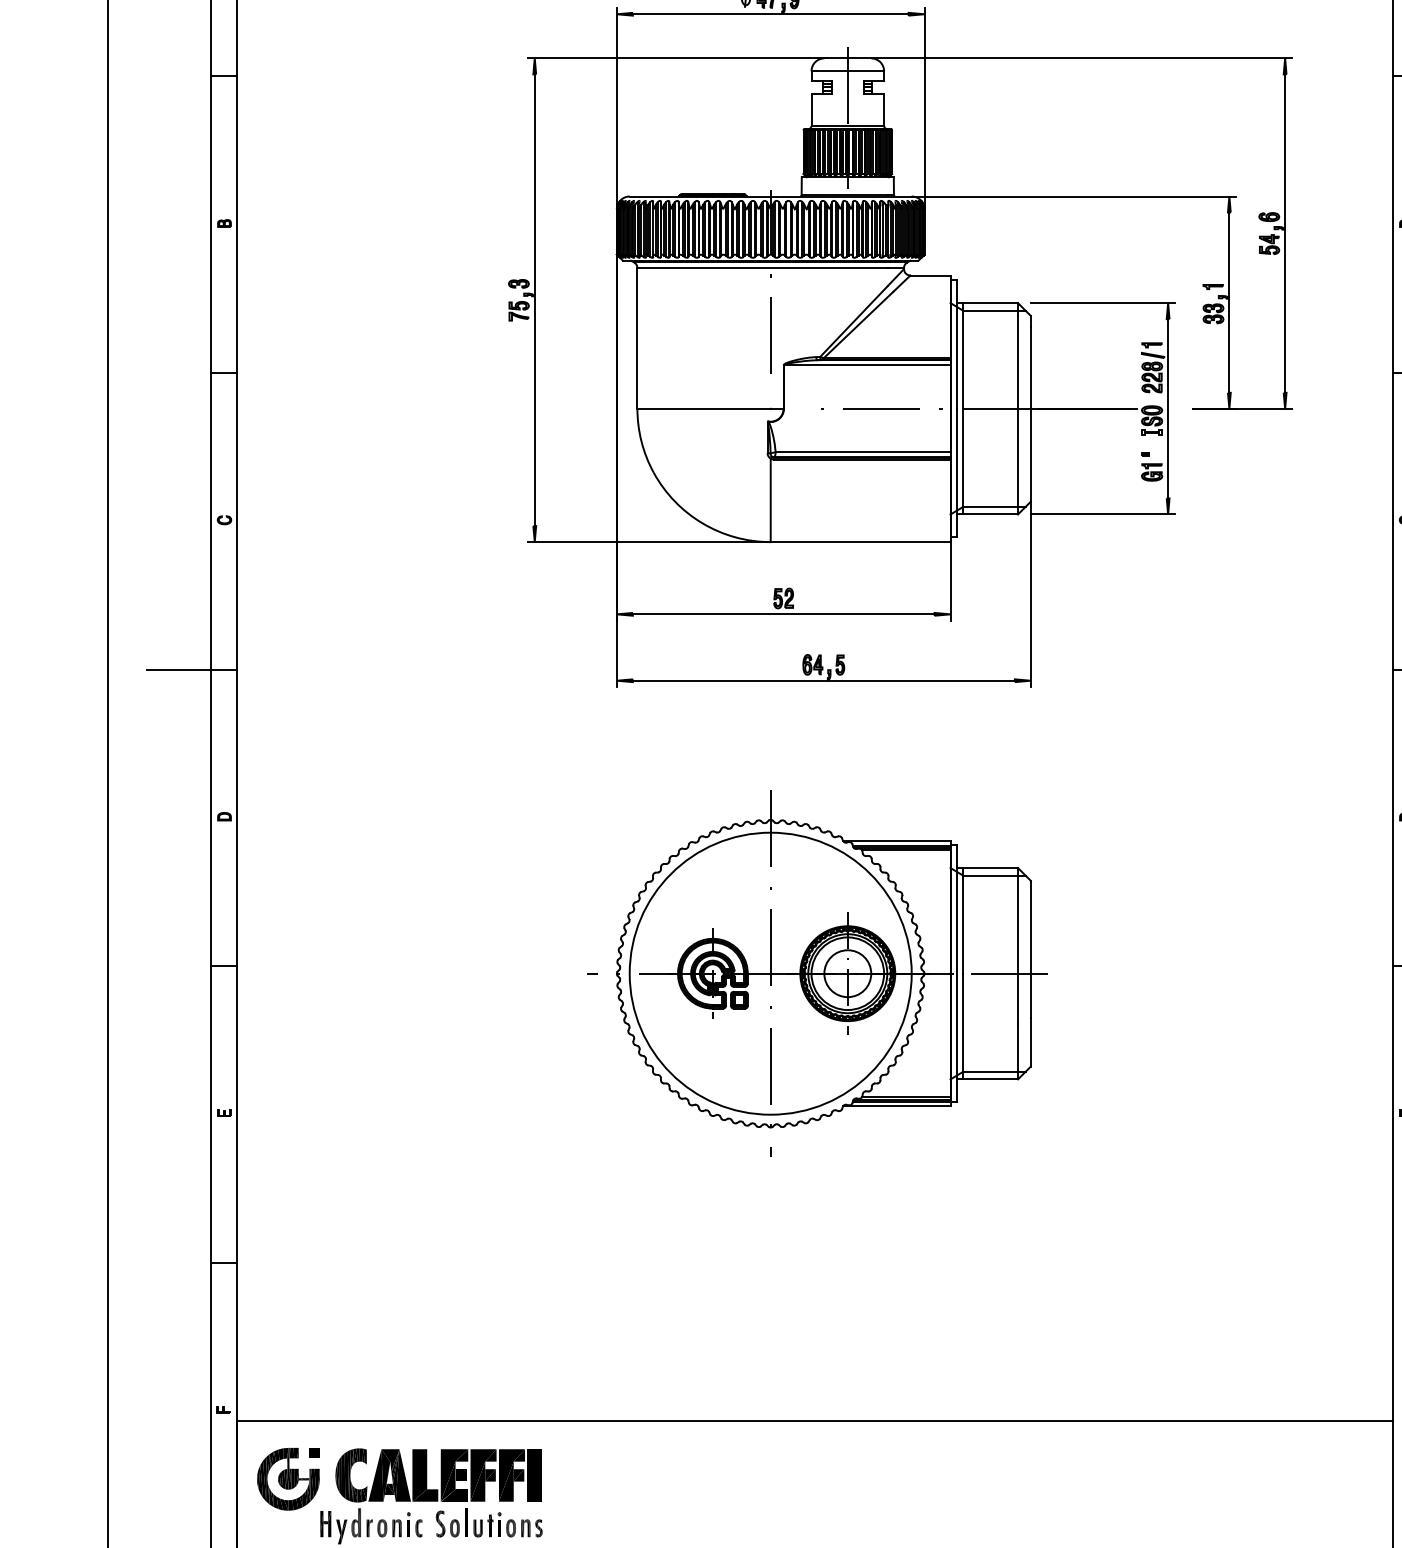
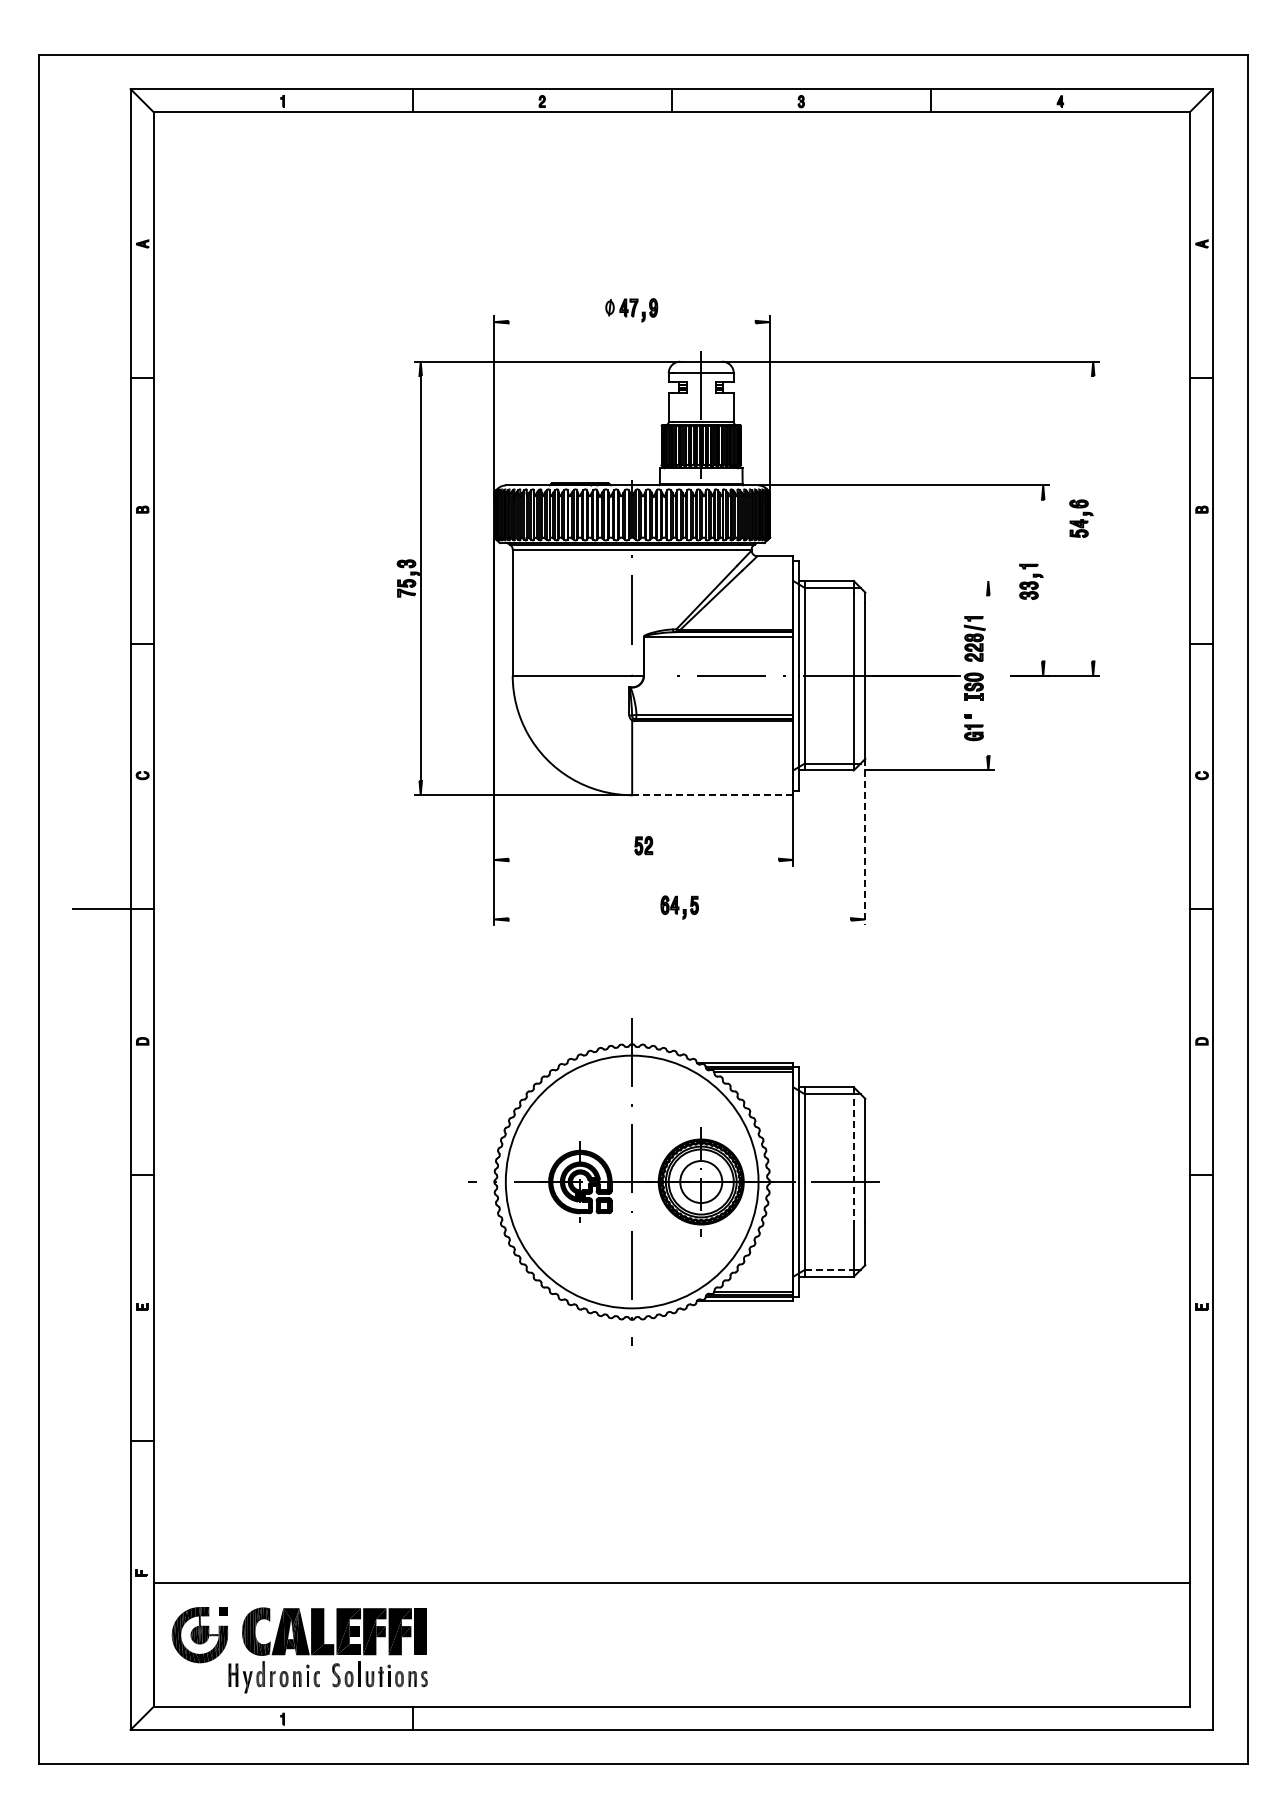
line: (769, 14) -> (631, 322), removed
line: (1285, 233) -> (1093, 518), removed
line: (1229, 302) -> (1043, 580), removed
line: (1102, 303) -> (929, 581), removed
line: (1168, 408) -> (988, 675), removed
line: (860, 542) -> (712, 795), solid -> dashed
line: (1031, 594) -> (865, 842), solid -> dashed
line: (783, 613) -> (643, 859), removed
line: (823, 680) -> (679, 919), removed
line: (1017, 945) -> (853, 1156), solid -> dashed
line: (990, 1071) -> (829, 1269), solid -> dashed

